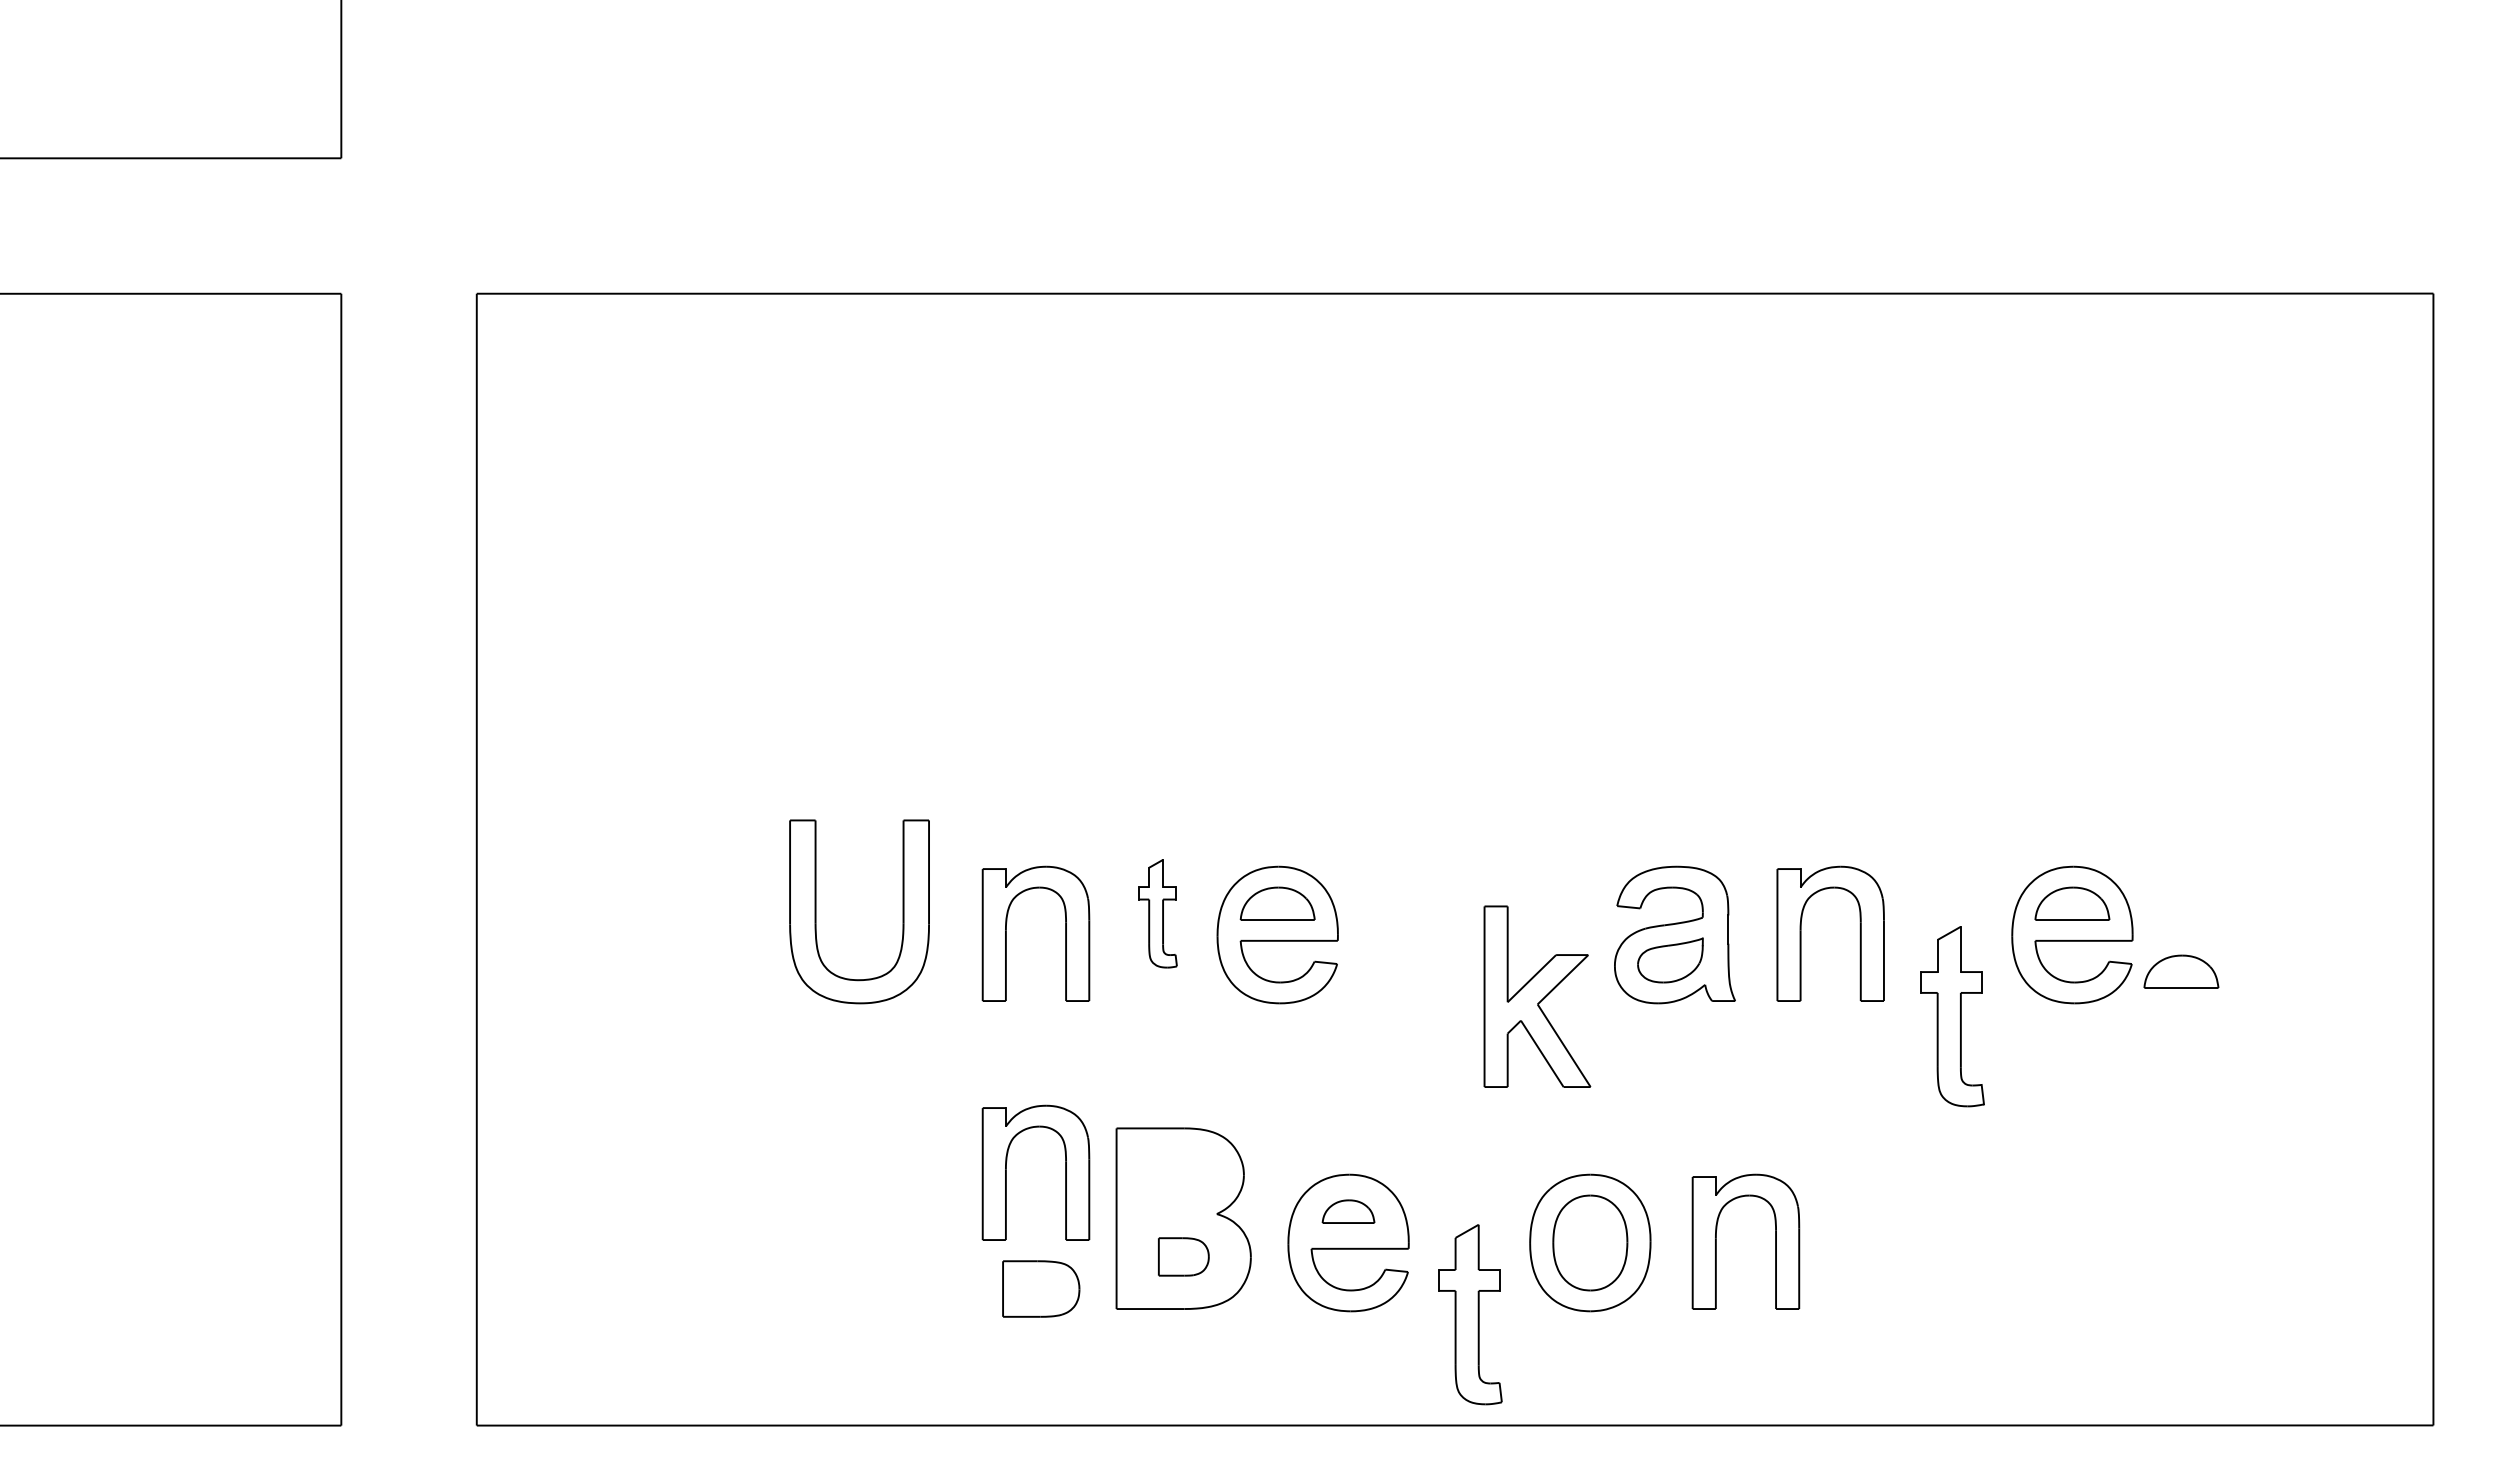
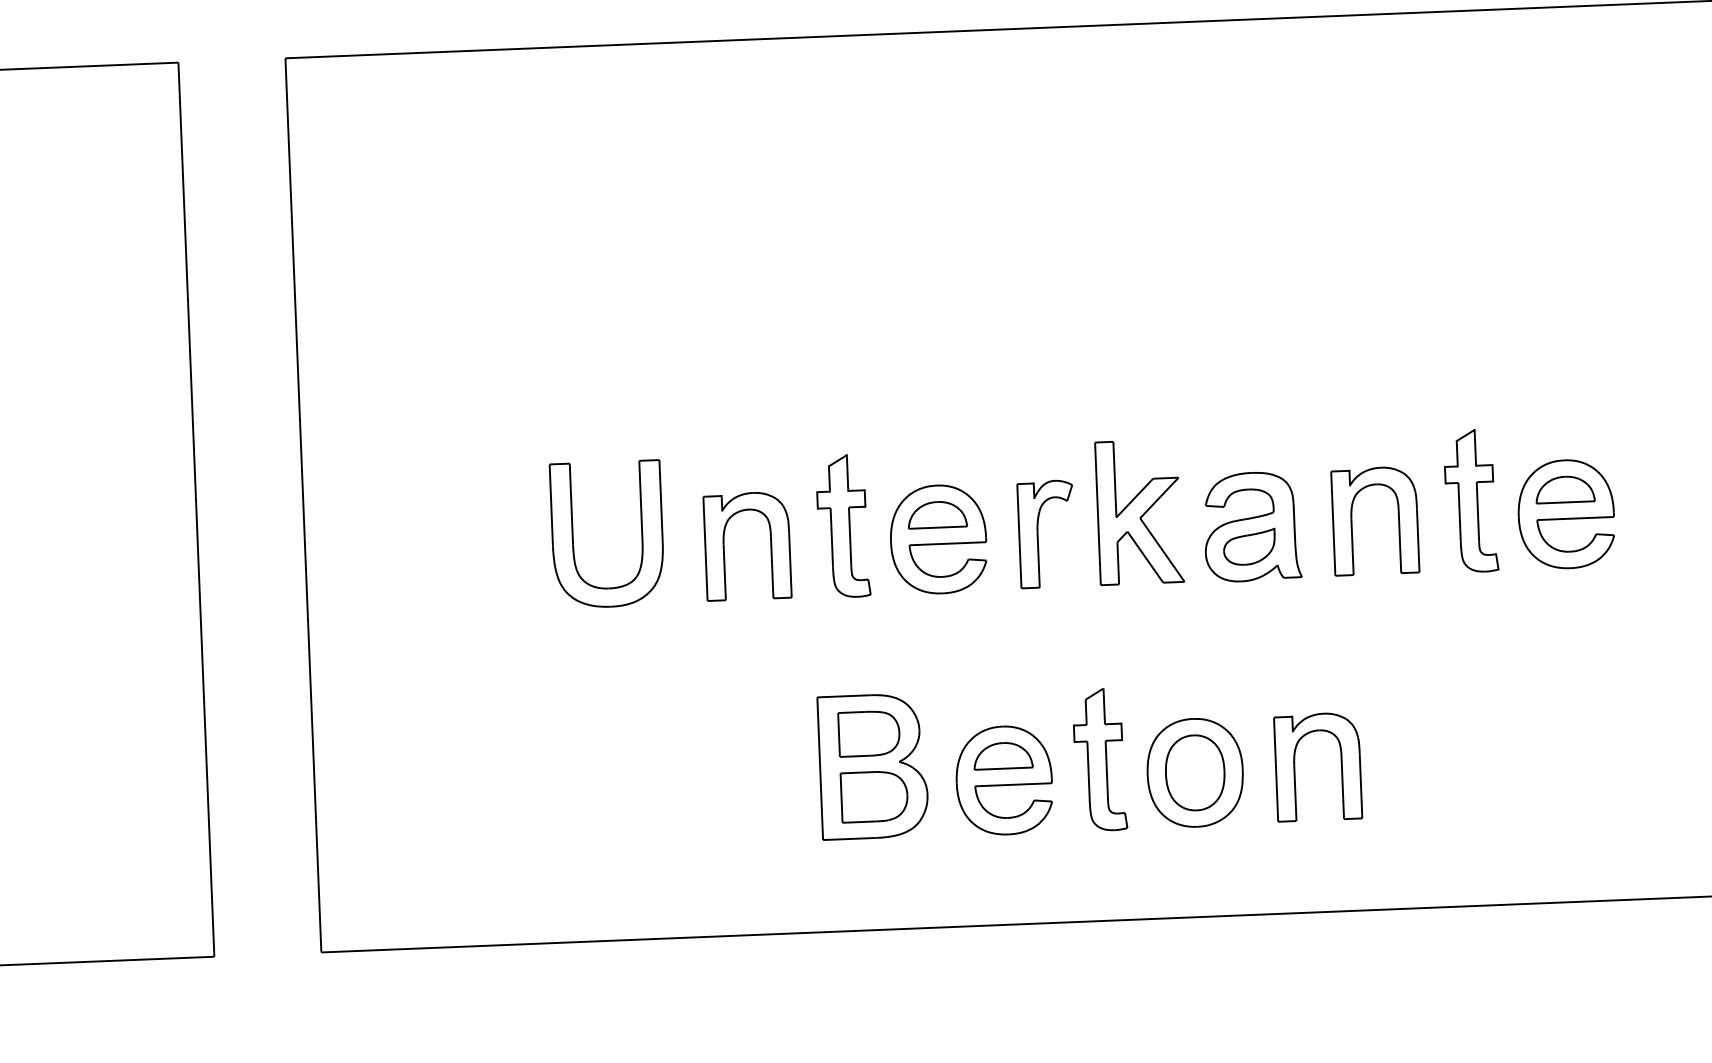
part: (1158, 913) -> (843, 526), size x1.67
part: (1404, 933) -> (1038, 534), added
part: (2181, 971) -> (1653, 539), removed
part: (1537, 996) -> (1139, 512), moved
part: (1952, 1016) -> (1470, 501), moved
part: (1006, 1172) -> (731, 735), removed
part: (1348, 1211) -> (1003, 755), size x1.43
part: (1183, 1256) -> (874, 796), size x1.67
part: (1041, 1288) -> (869, 733), moved
part: (1470, 1314) -> (1099, 759), moved

